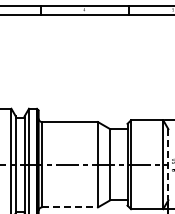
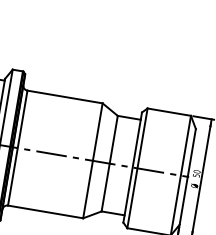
line: (168, 164) -> (187, 176), dashed -> solid
line: (70, 207) -> (46, 212), dashed -> solid

